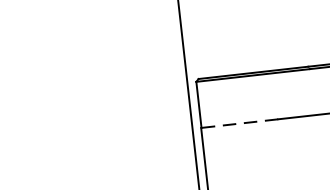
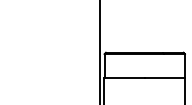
line: (239, 124) -> (124, 78), dashed -> solid

